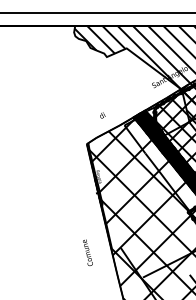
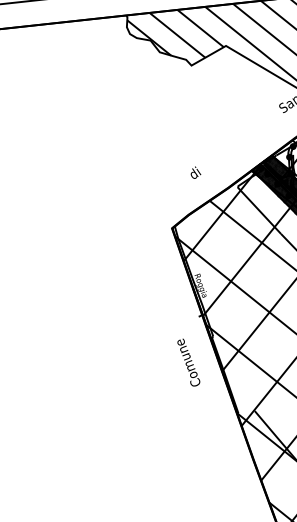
text: (87, 252) -> (187, 362), moved

